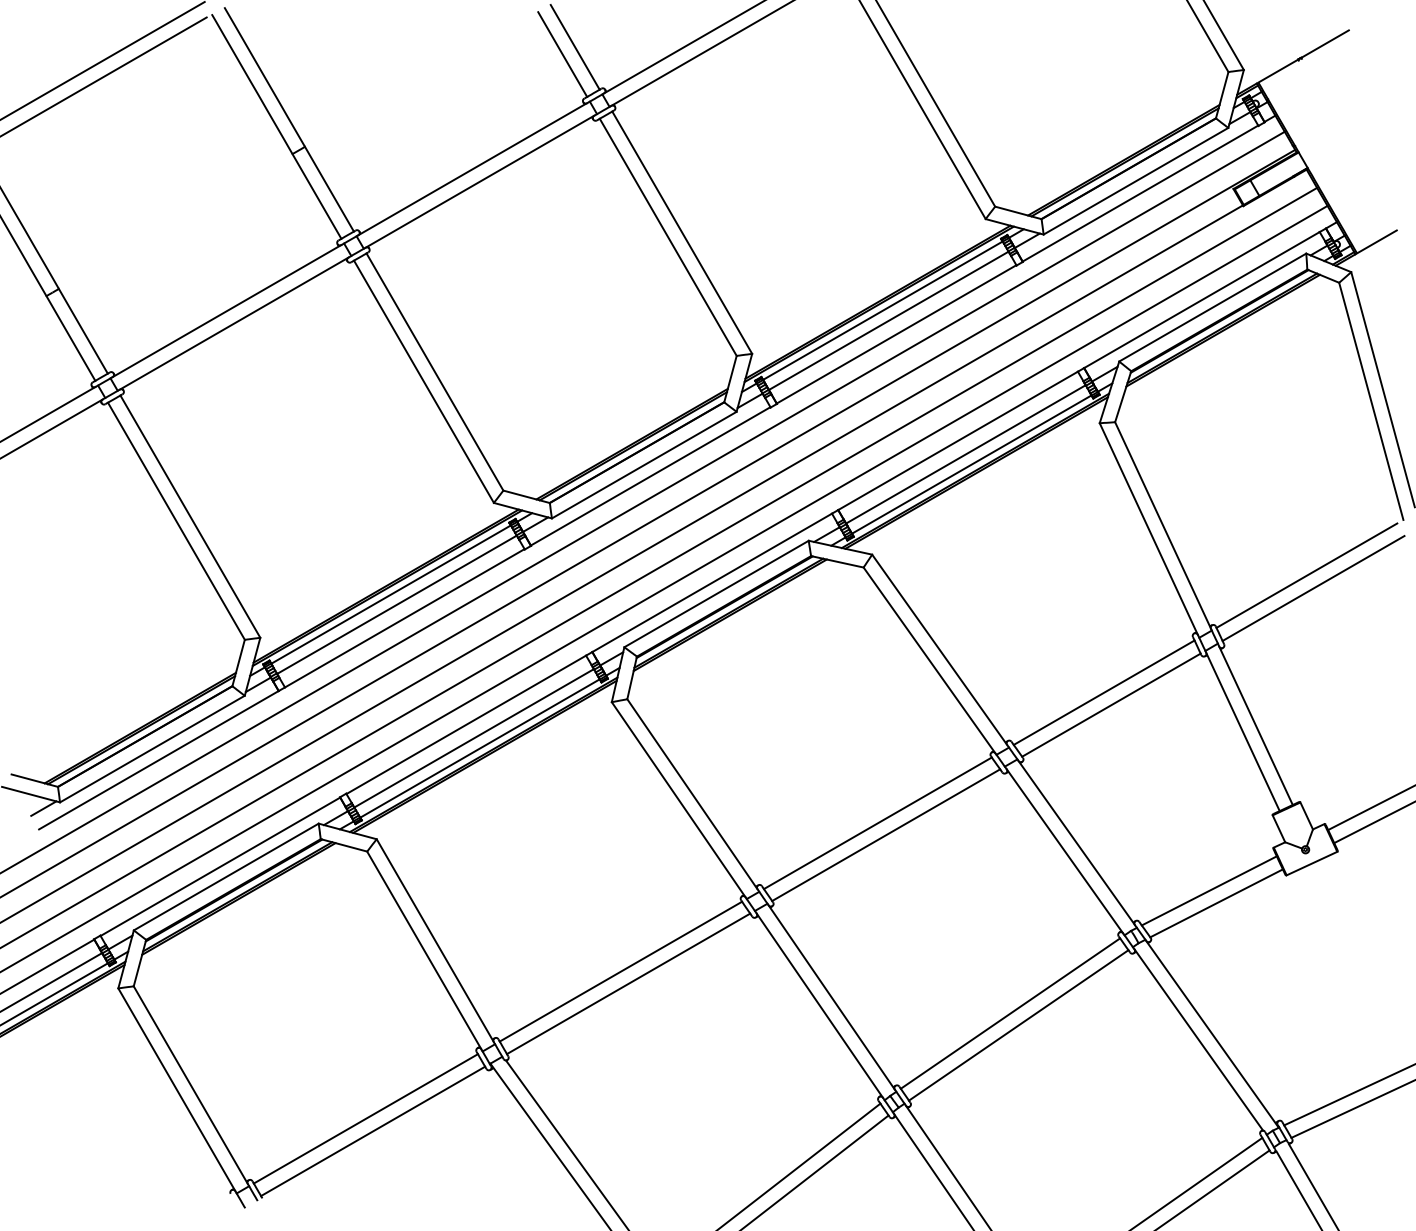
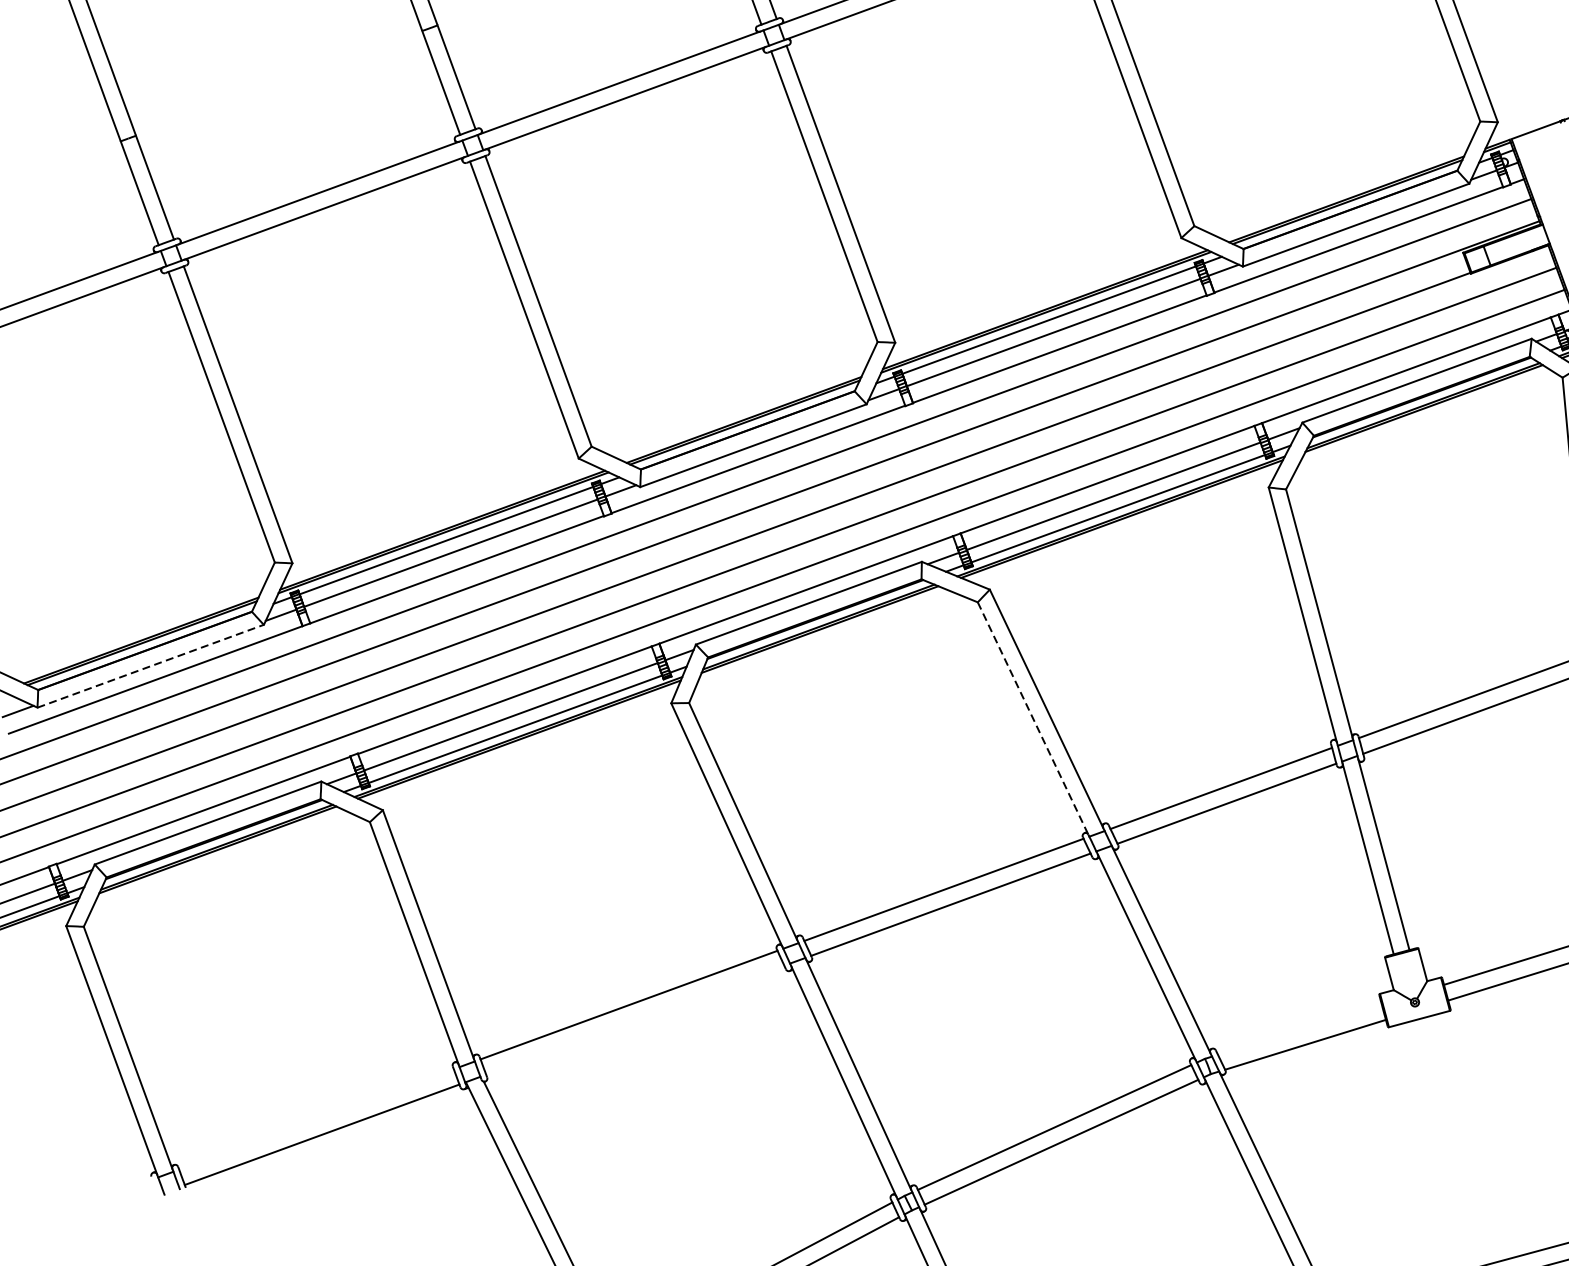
line: (929, 660) -> (1033, 718), solid -> dashed
line: (152, 749) -> (150, 666), solid -> dashed
line: (1208, 890) -> (1299, 1028), removed
line: (628, 983) -> (635, 1019), removed
line: (365, 1118) -> (316, 1118), removed

